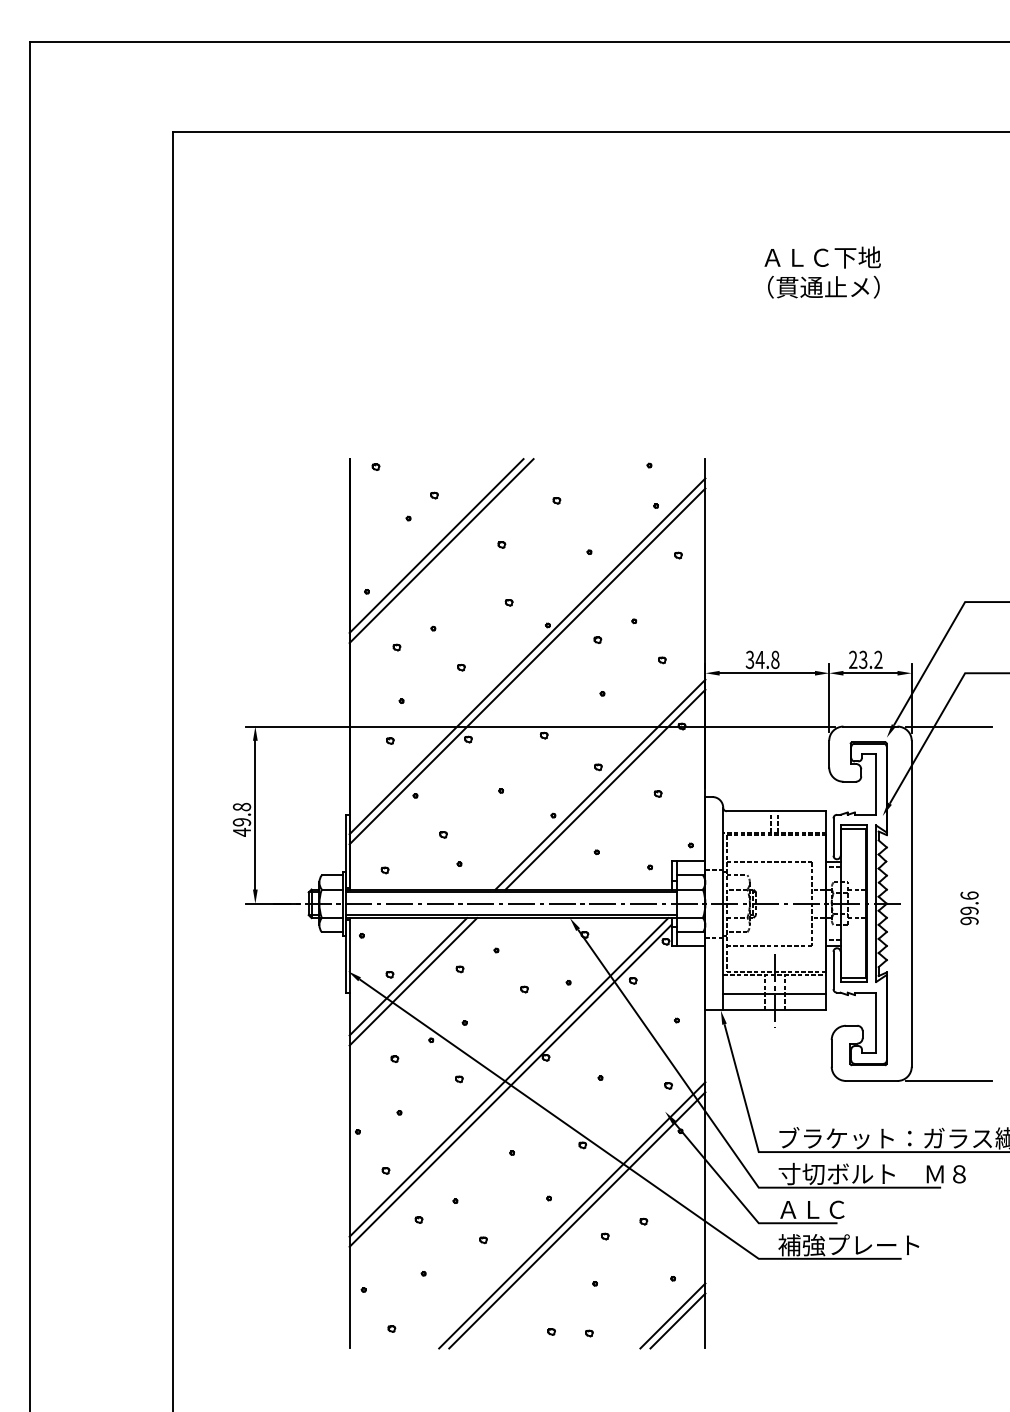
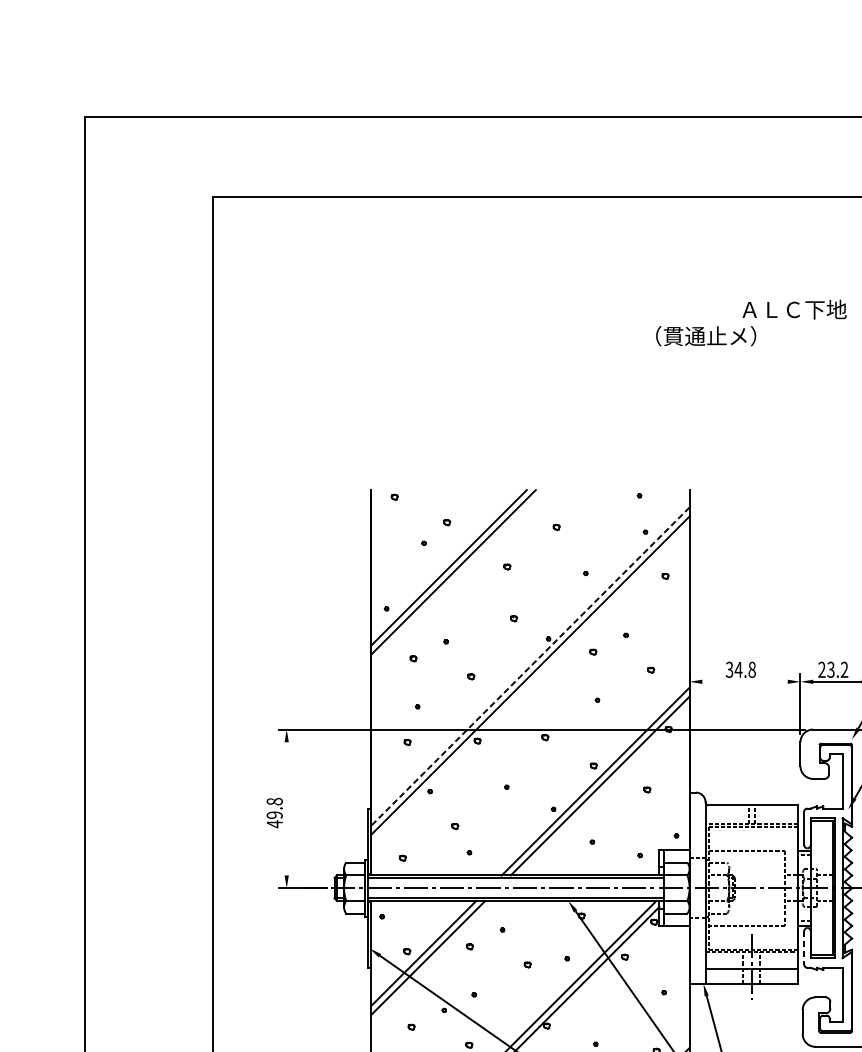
text: (823, 287) -> (705, 336), moved
line: (527, 656) -> (530, 666), solid -> dashed
line: (766, 673) -> (744, 682), removed
line: (255, 814) -> (286, 808), removed
line: (833, 970) -> (804, 947), solid -> dashed

